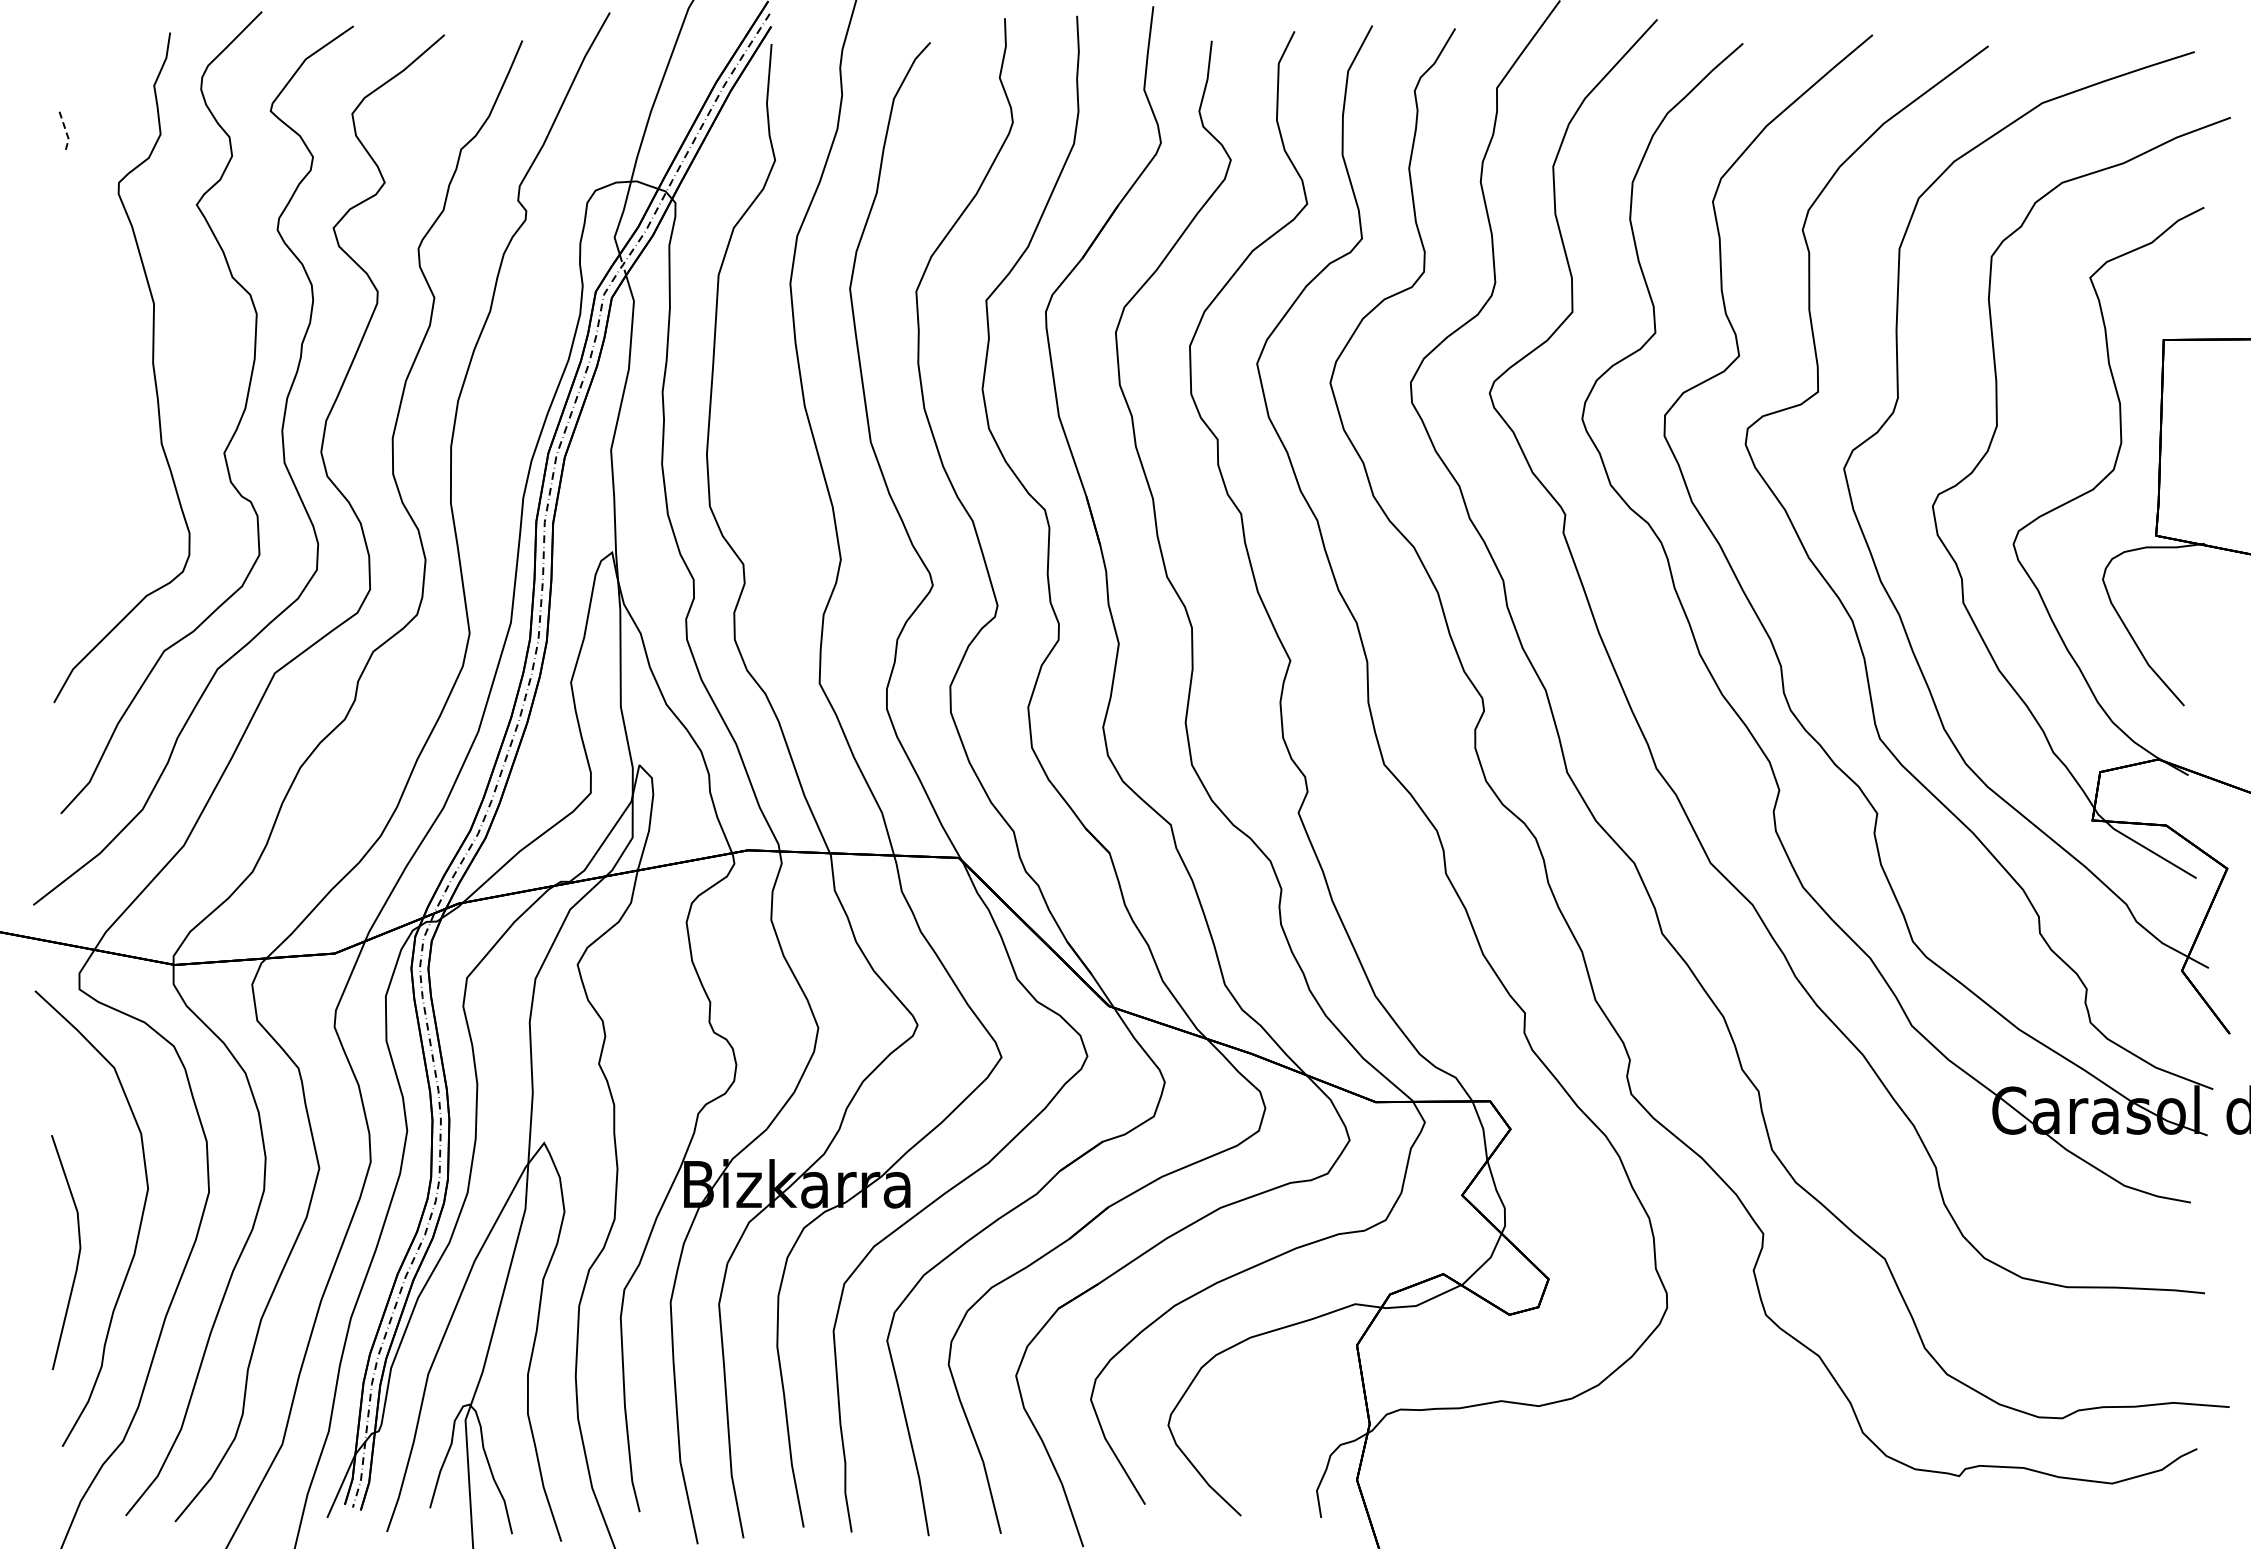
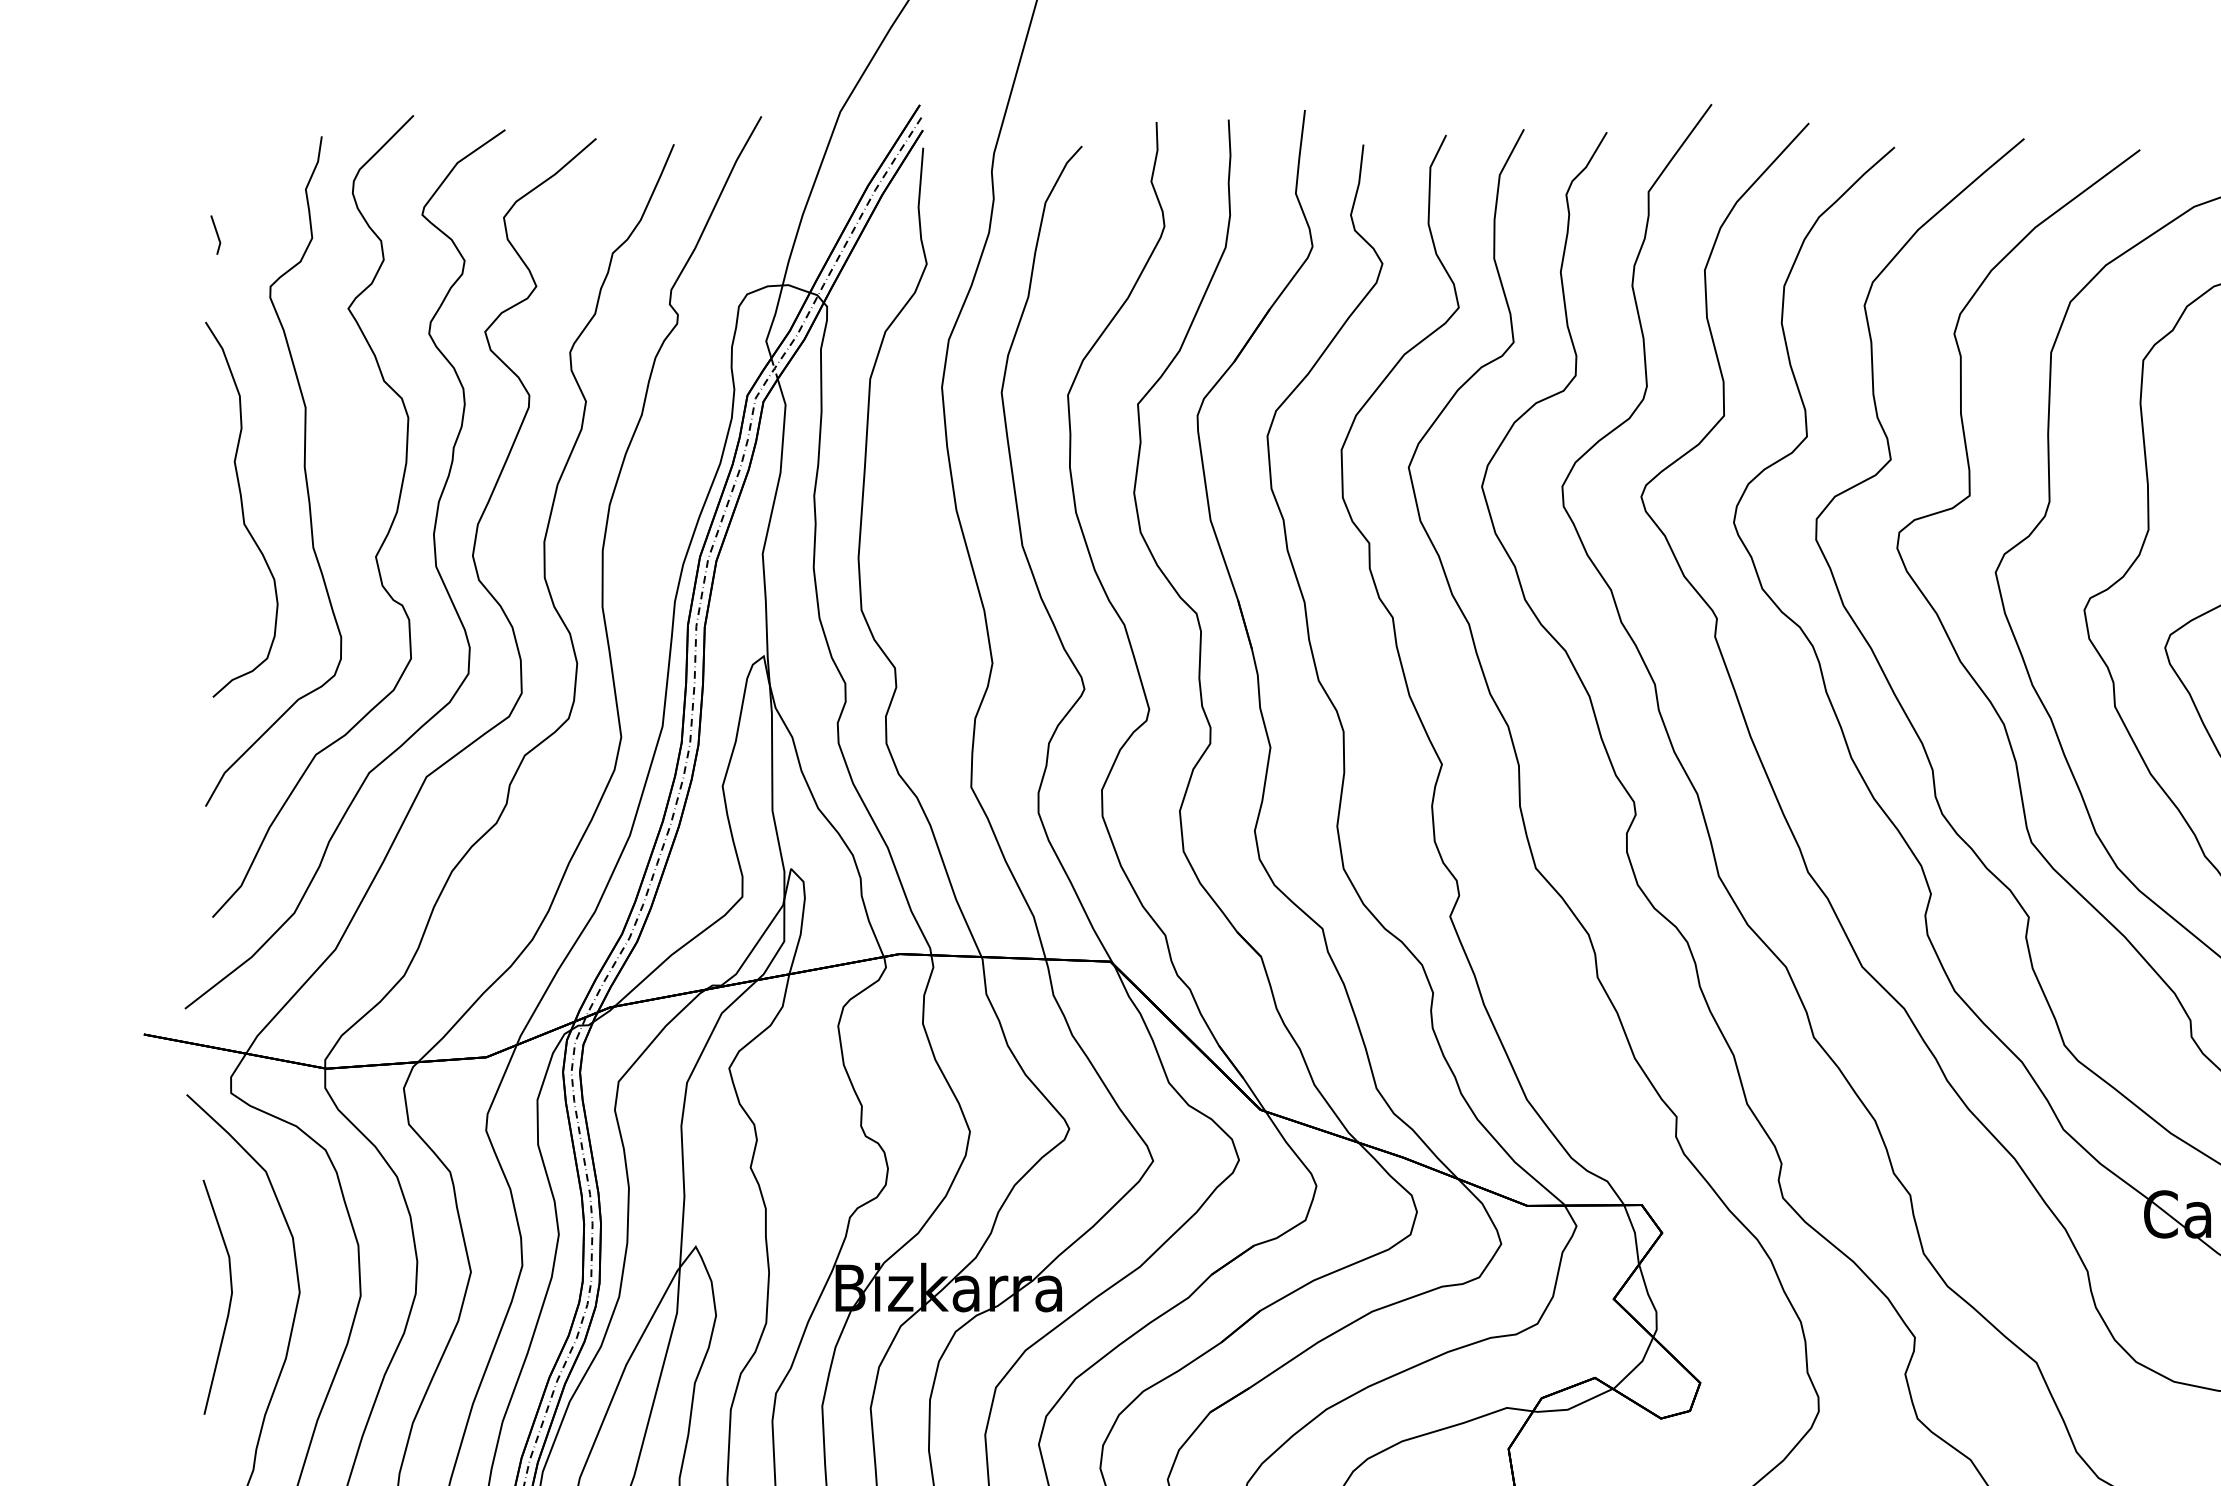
line: (66, 132) -> (218, 236), dashed -> solid
curve: (89, 404) -> (241, 508), added
line: (78, 1252) -> (230, 1297), moved

